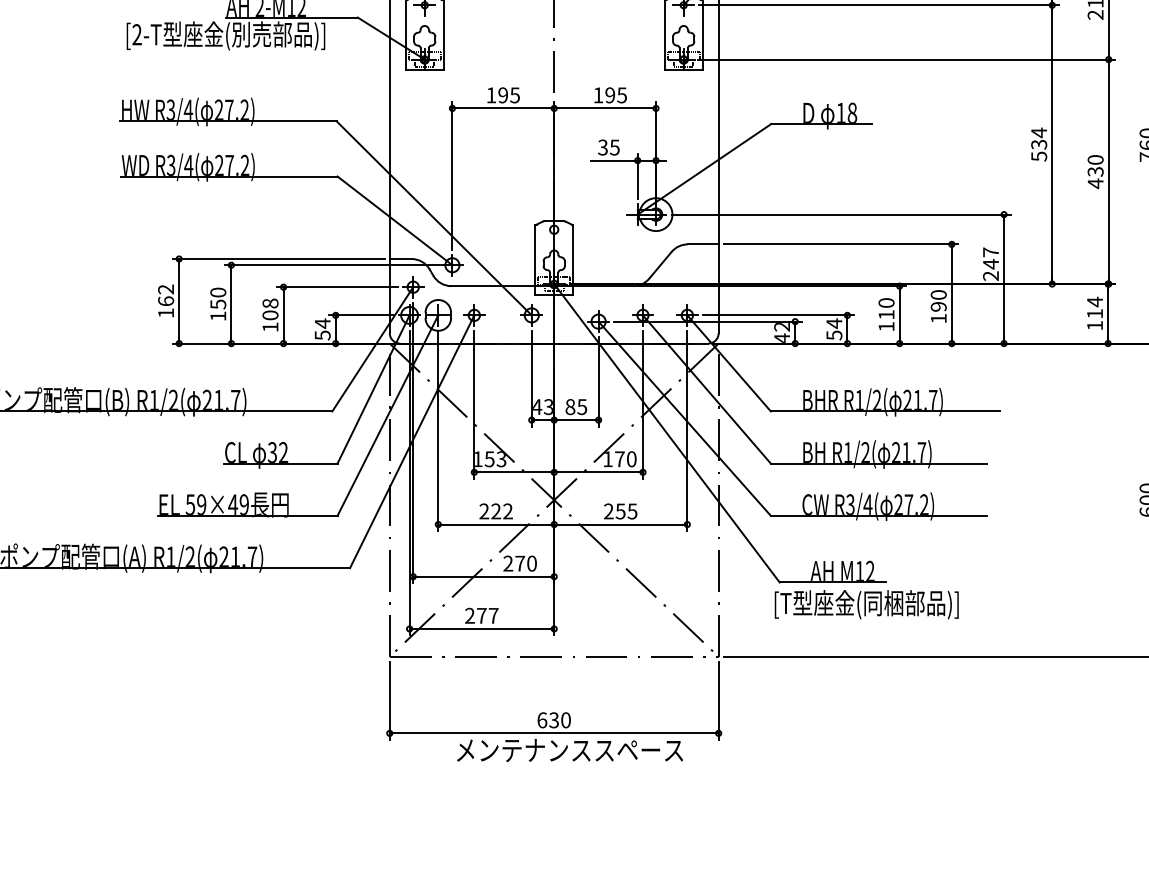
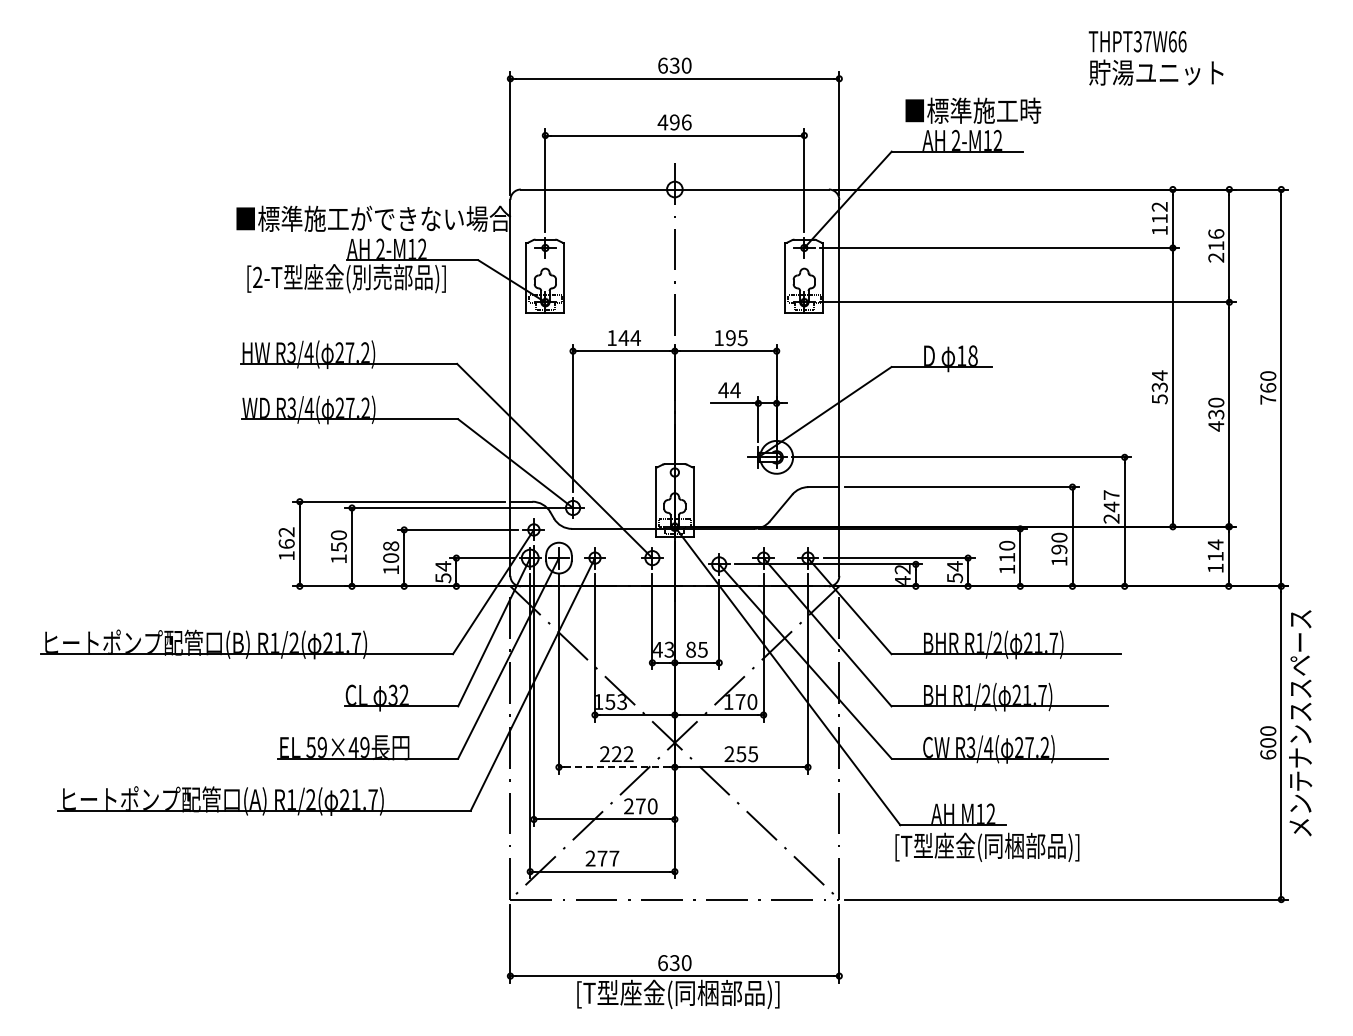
text: (508, 95) -> (629, 338), 195 -> 144
text: (608, 147) -> (729, 390), 35 -> 44
line: (495, 524) -> (616, 767), solid -> dashed
text: (569, 751) -> (690, 994), メンテナンススペース -> [T型座金(同梱部品)]

